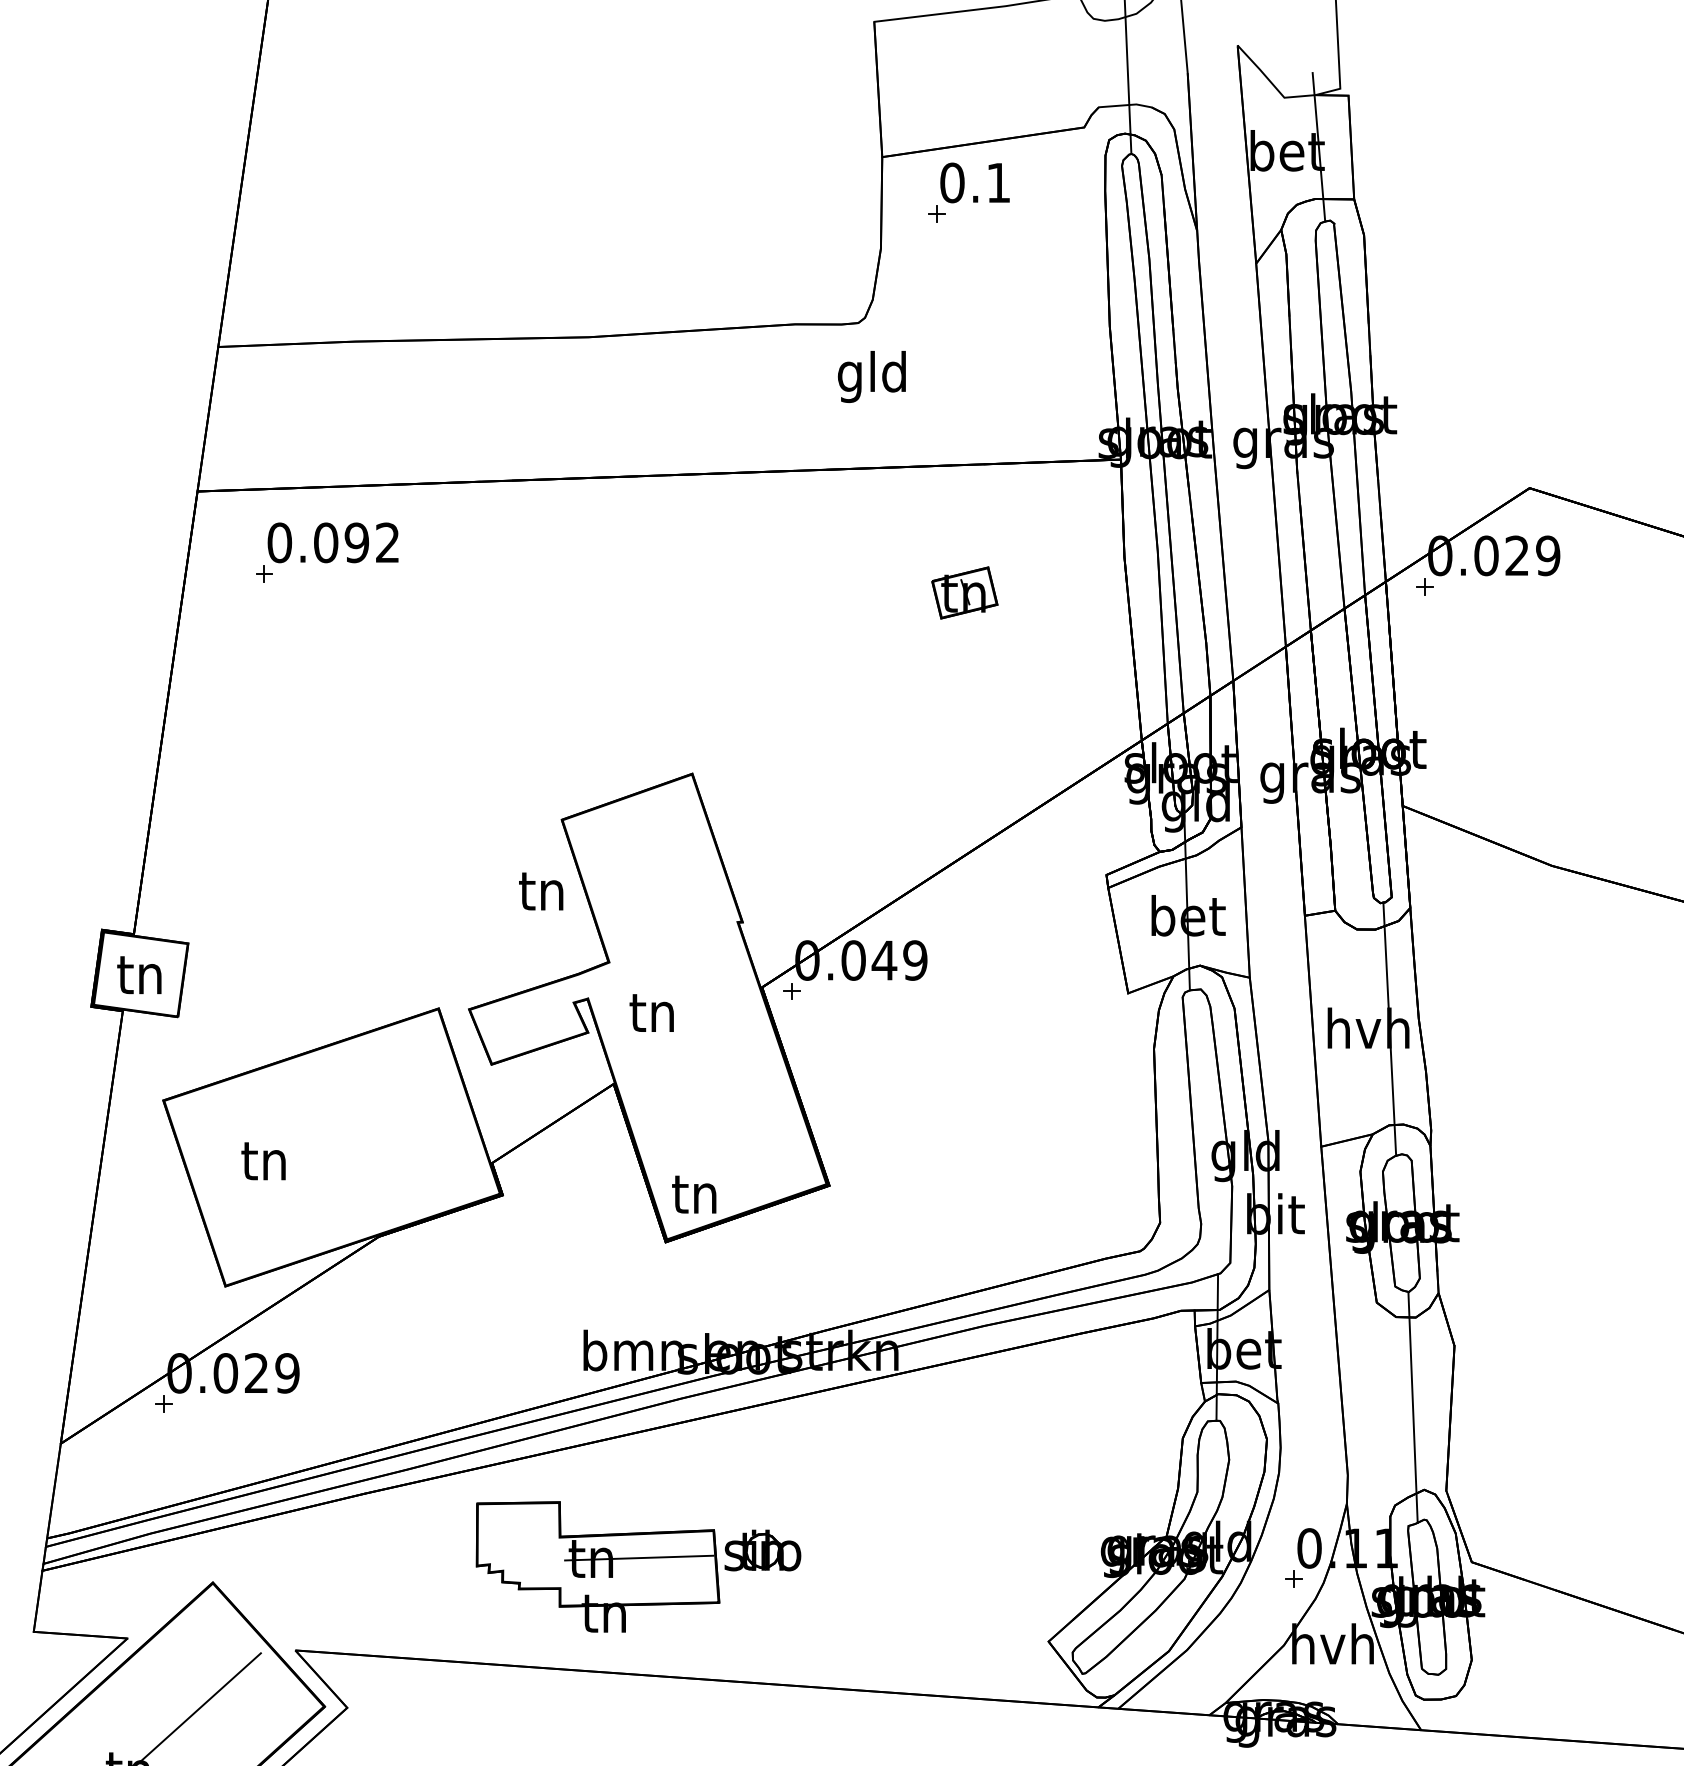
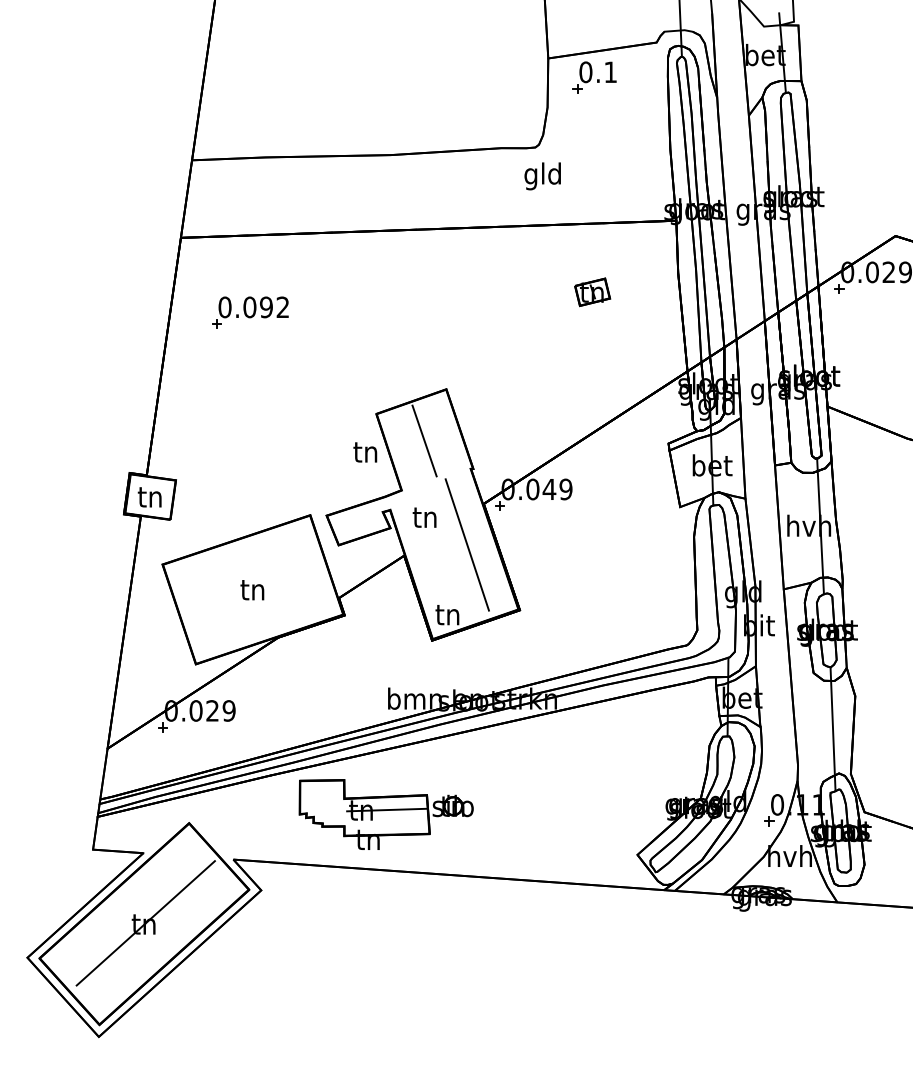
part: (327, 552) -> (250, 312), moved
line: (651, 869) -> (424, 440), added
line: (729, 1063) -> (466, 544), added
text: (263, 1161) -> (252, 590), moved
part: (636, 1566) -> (385, 814), moved

